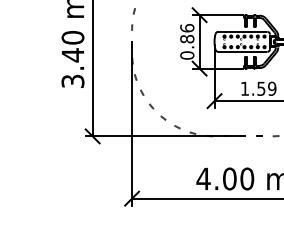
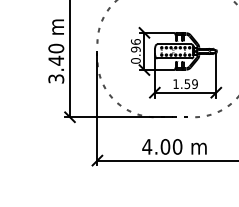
text: (186, 39) -> (135, 49), 0.86 -> 0.96

